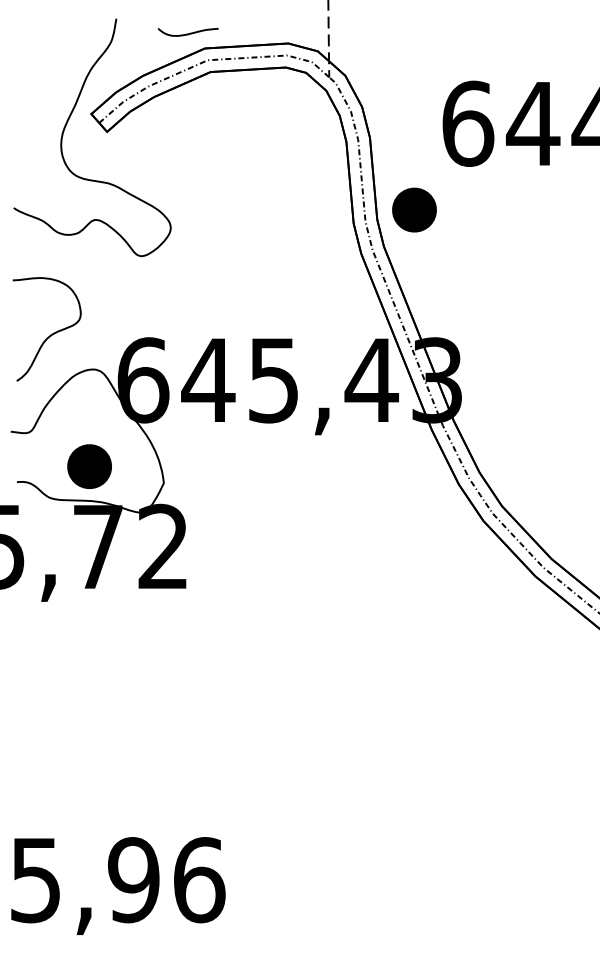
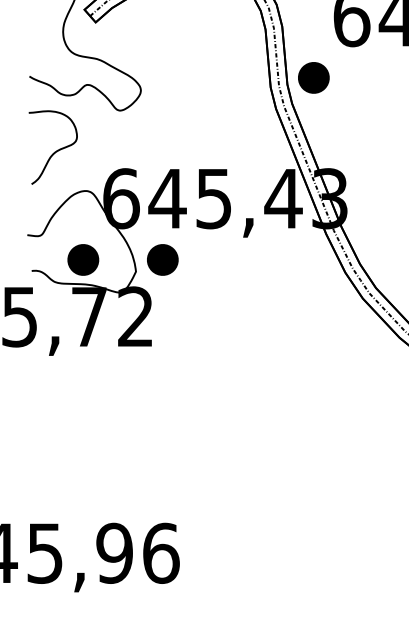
curve: (50, 334) -> (55, 151), moved
part: (201, 466) -> (162, 259), added

